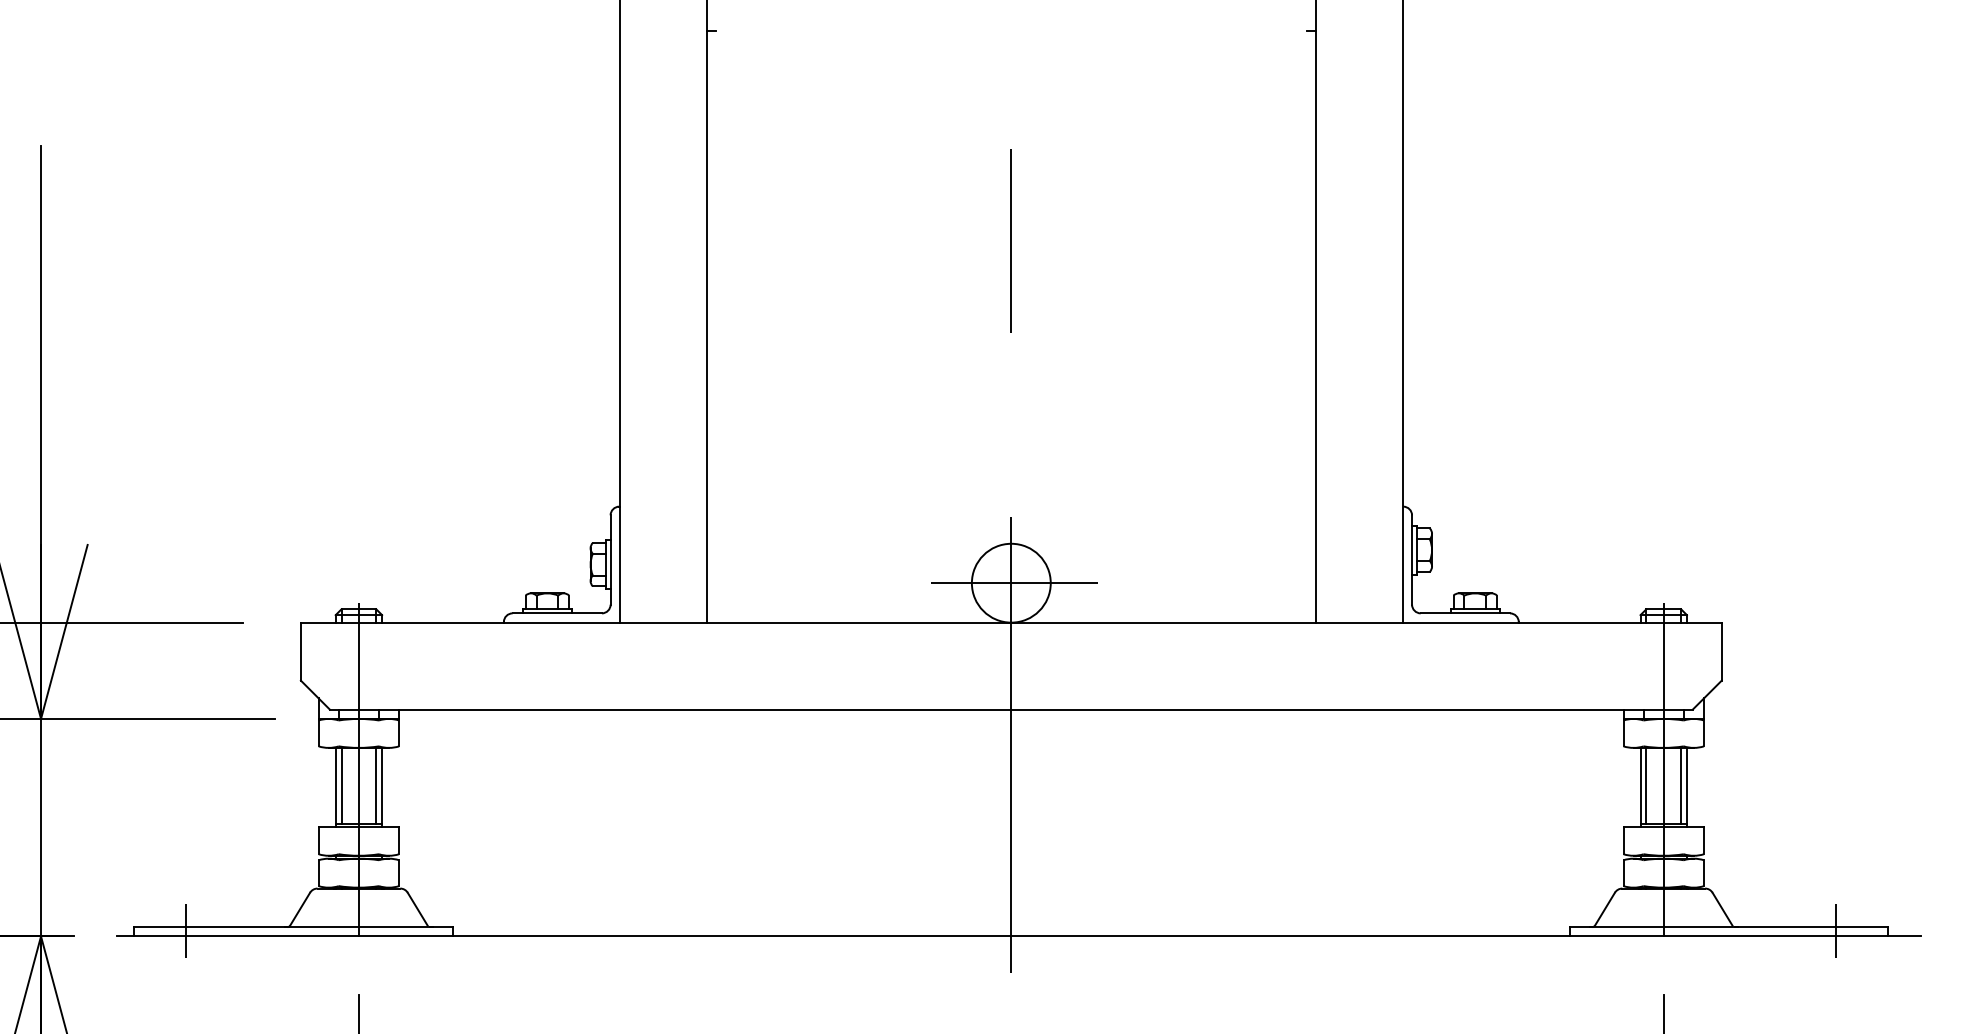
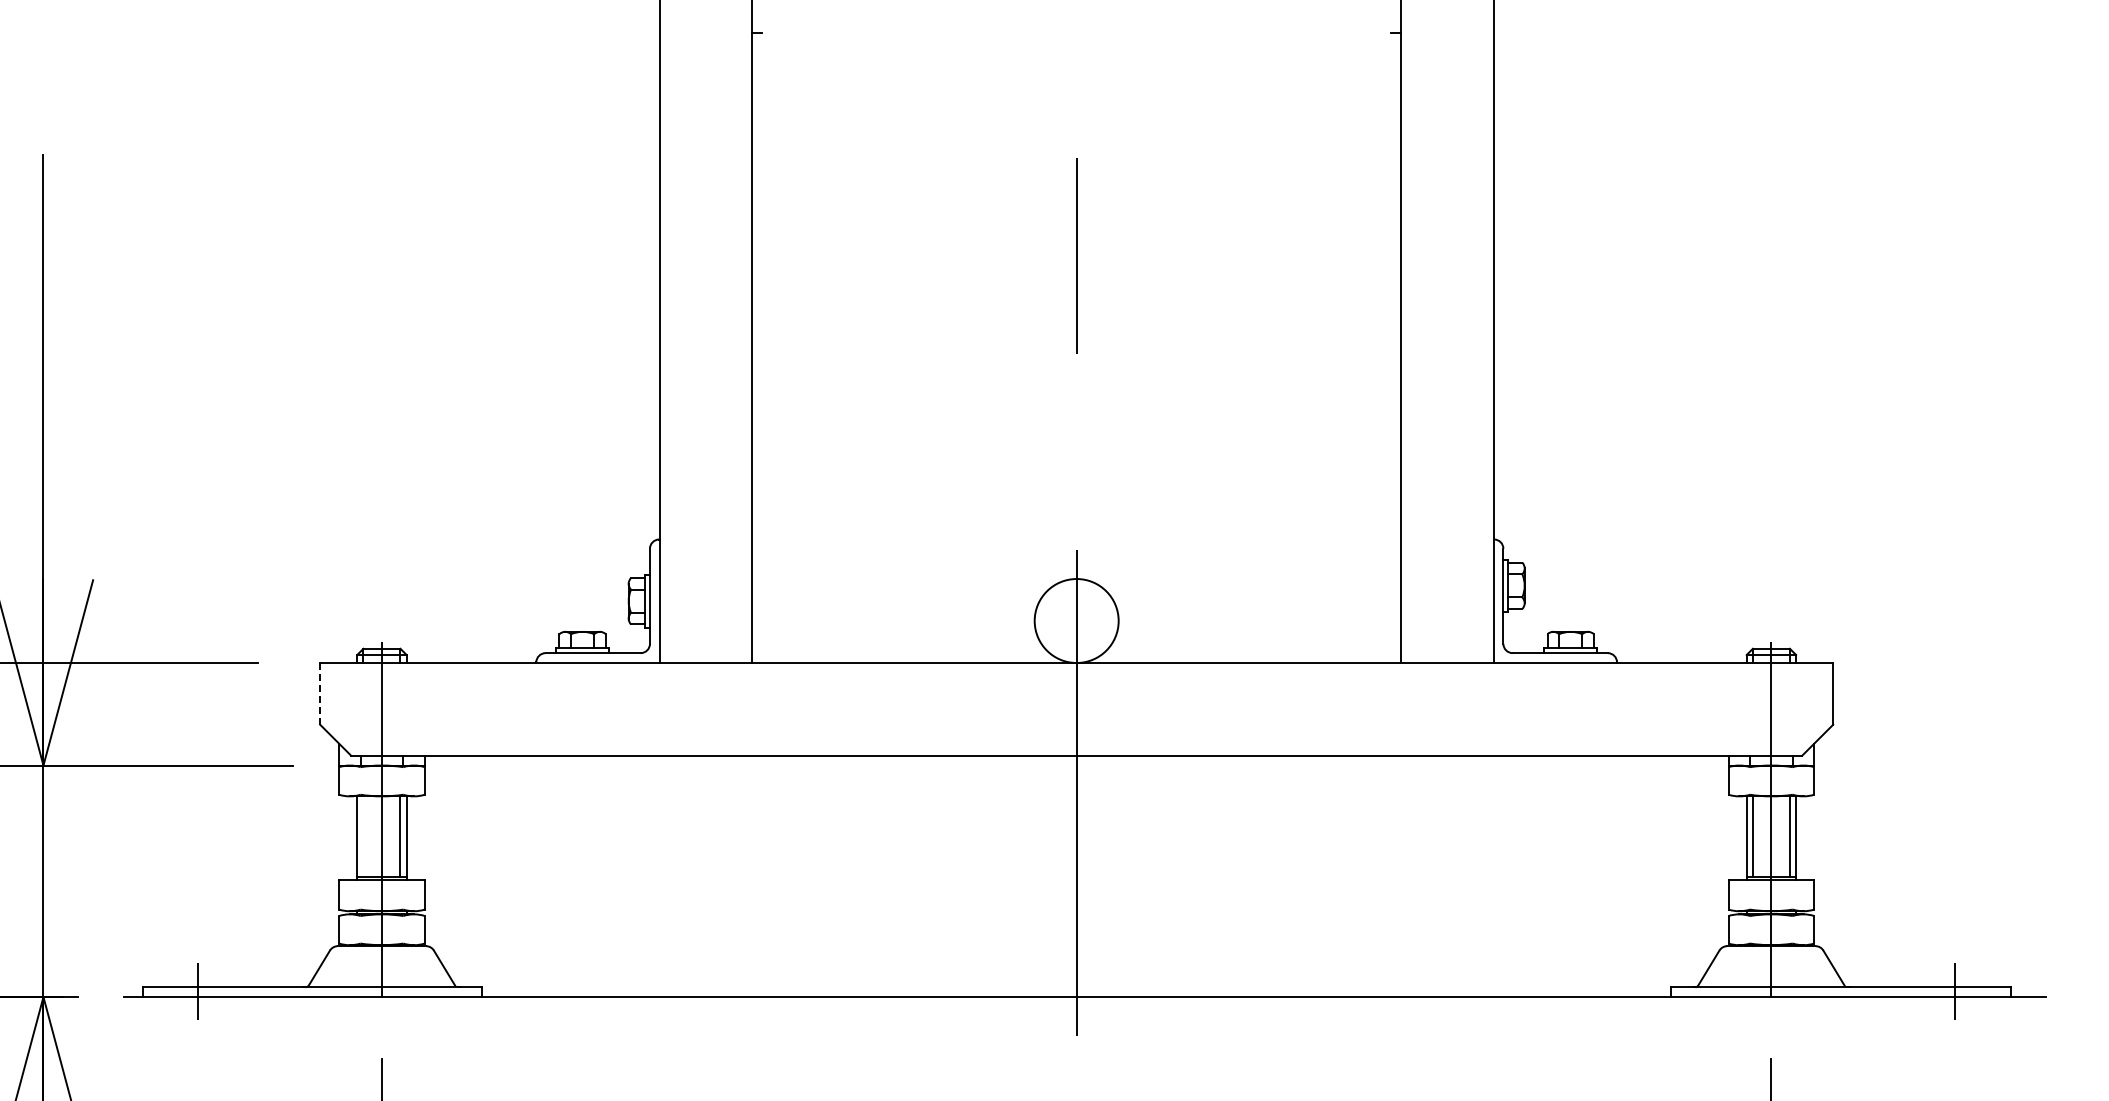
line: (1013, 583) -> (1079, 621), removed
line: (301, 651) -> (320, 693), solid -> dashed
line: (341, 785) -> (363, 836), removed

